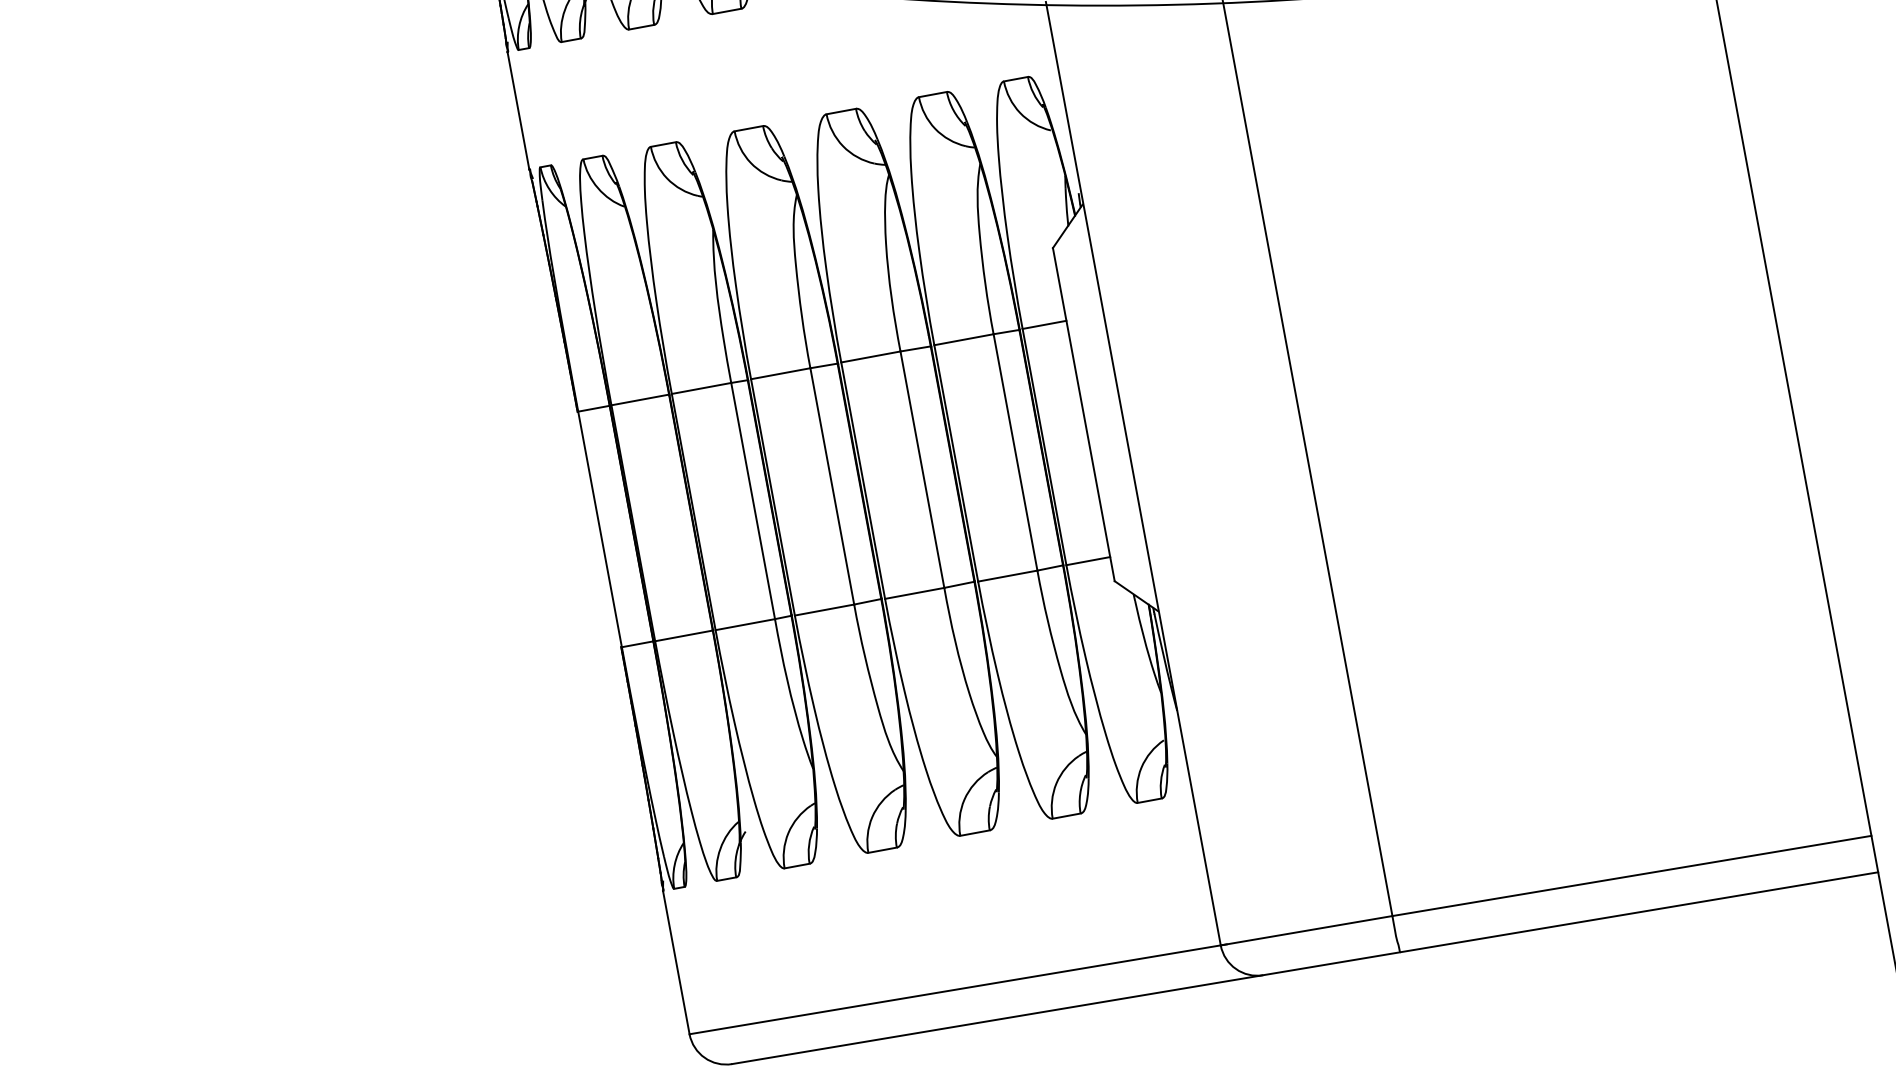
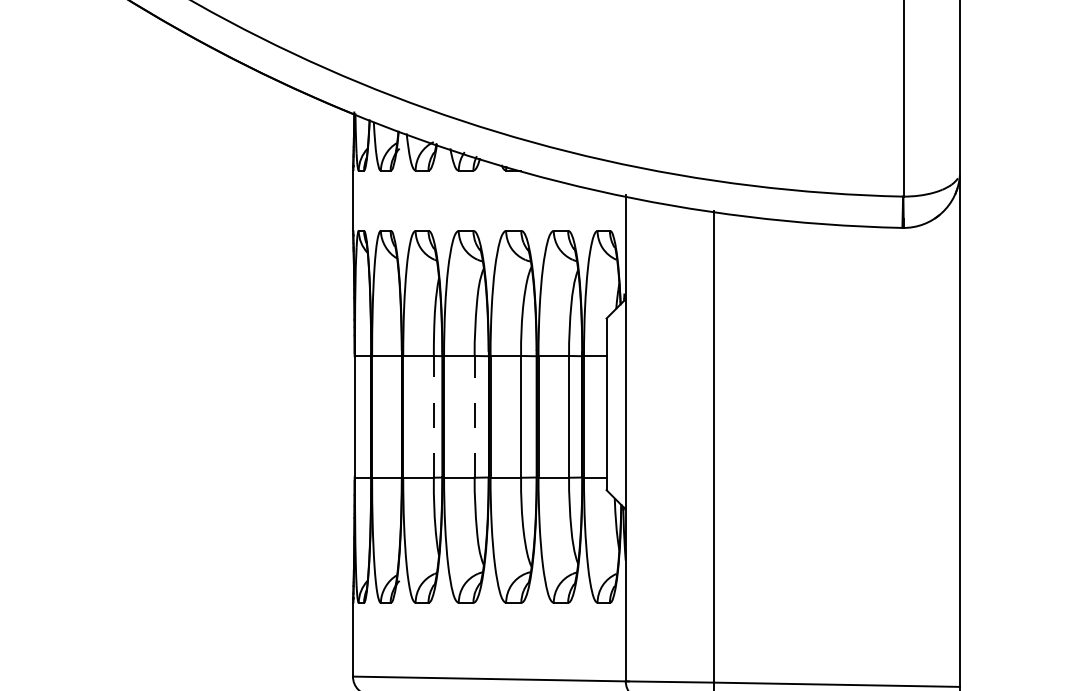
line: (831, 485) -> (474, 416), solid -> dashed
line: (752, 500) -> (433, 416), solid -> dashed

